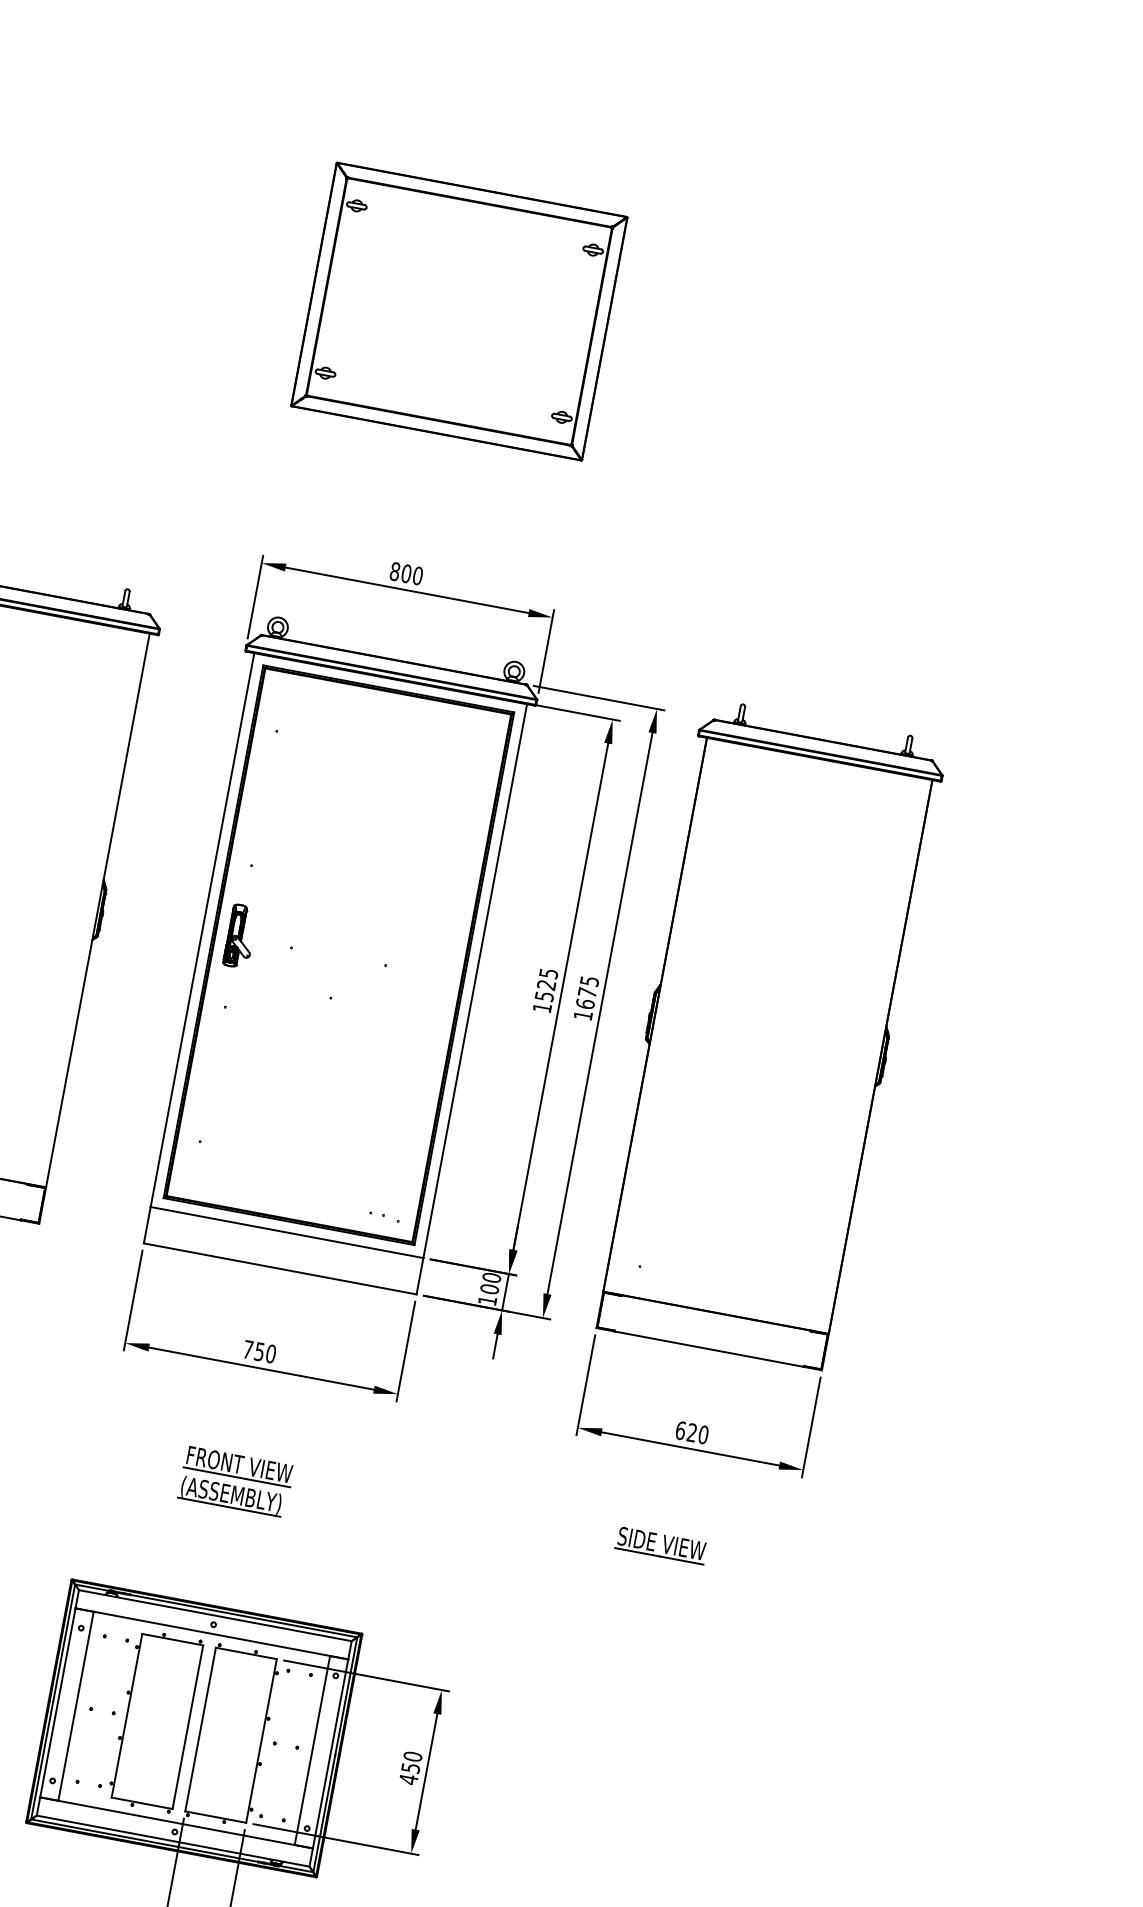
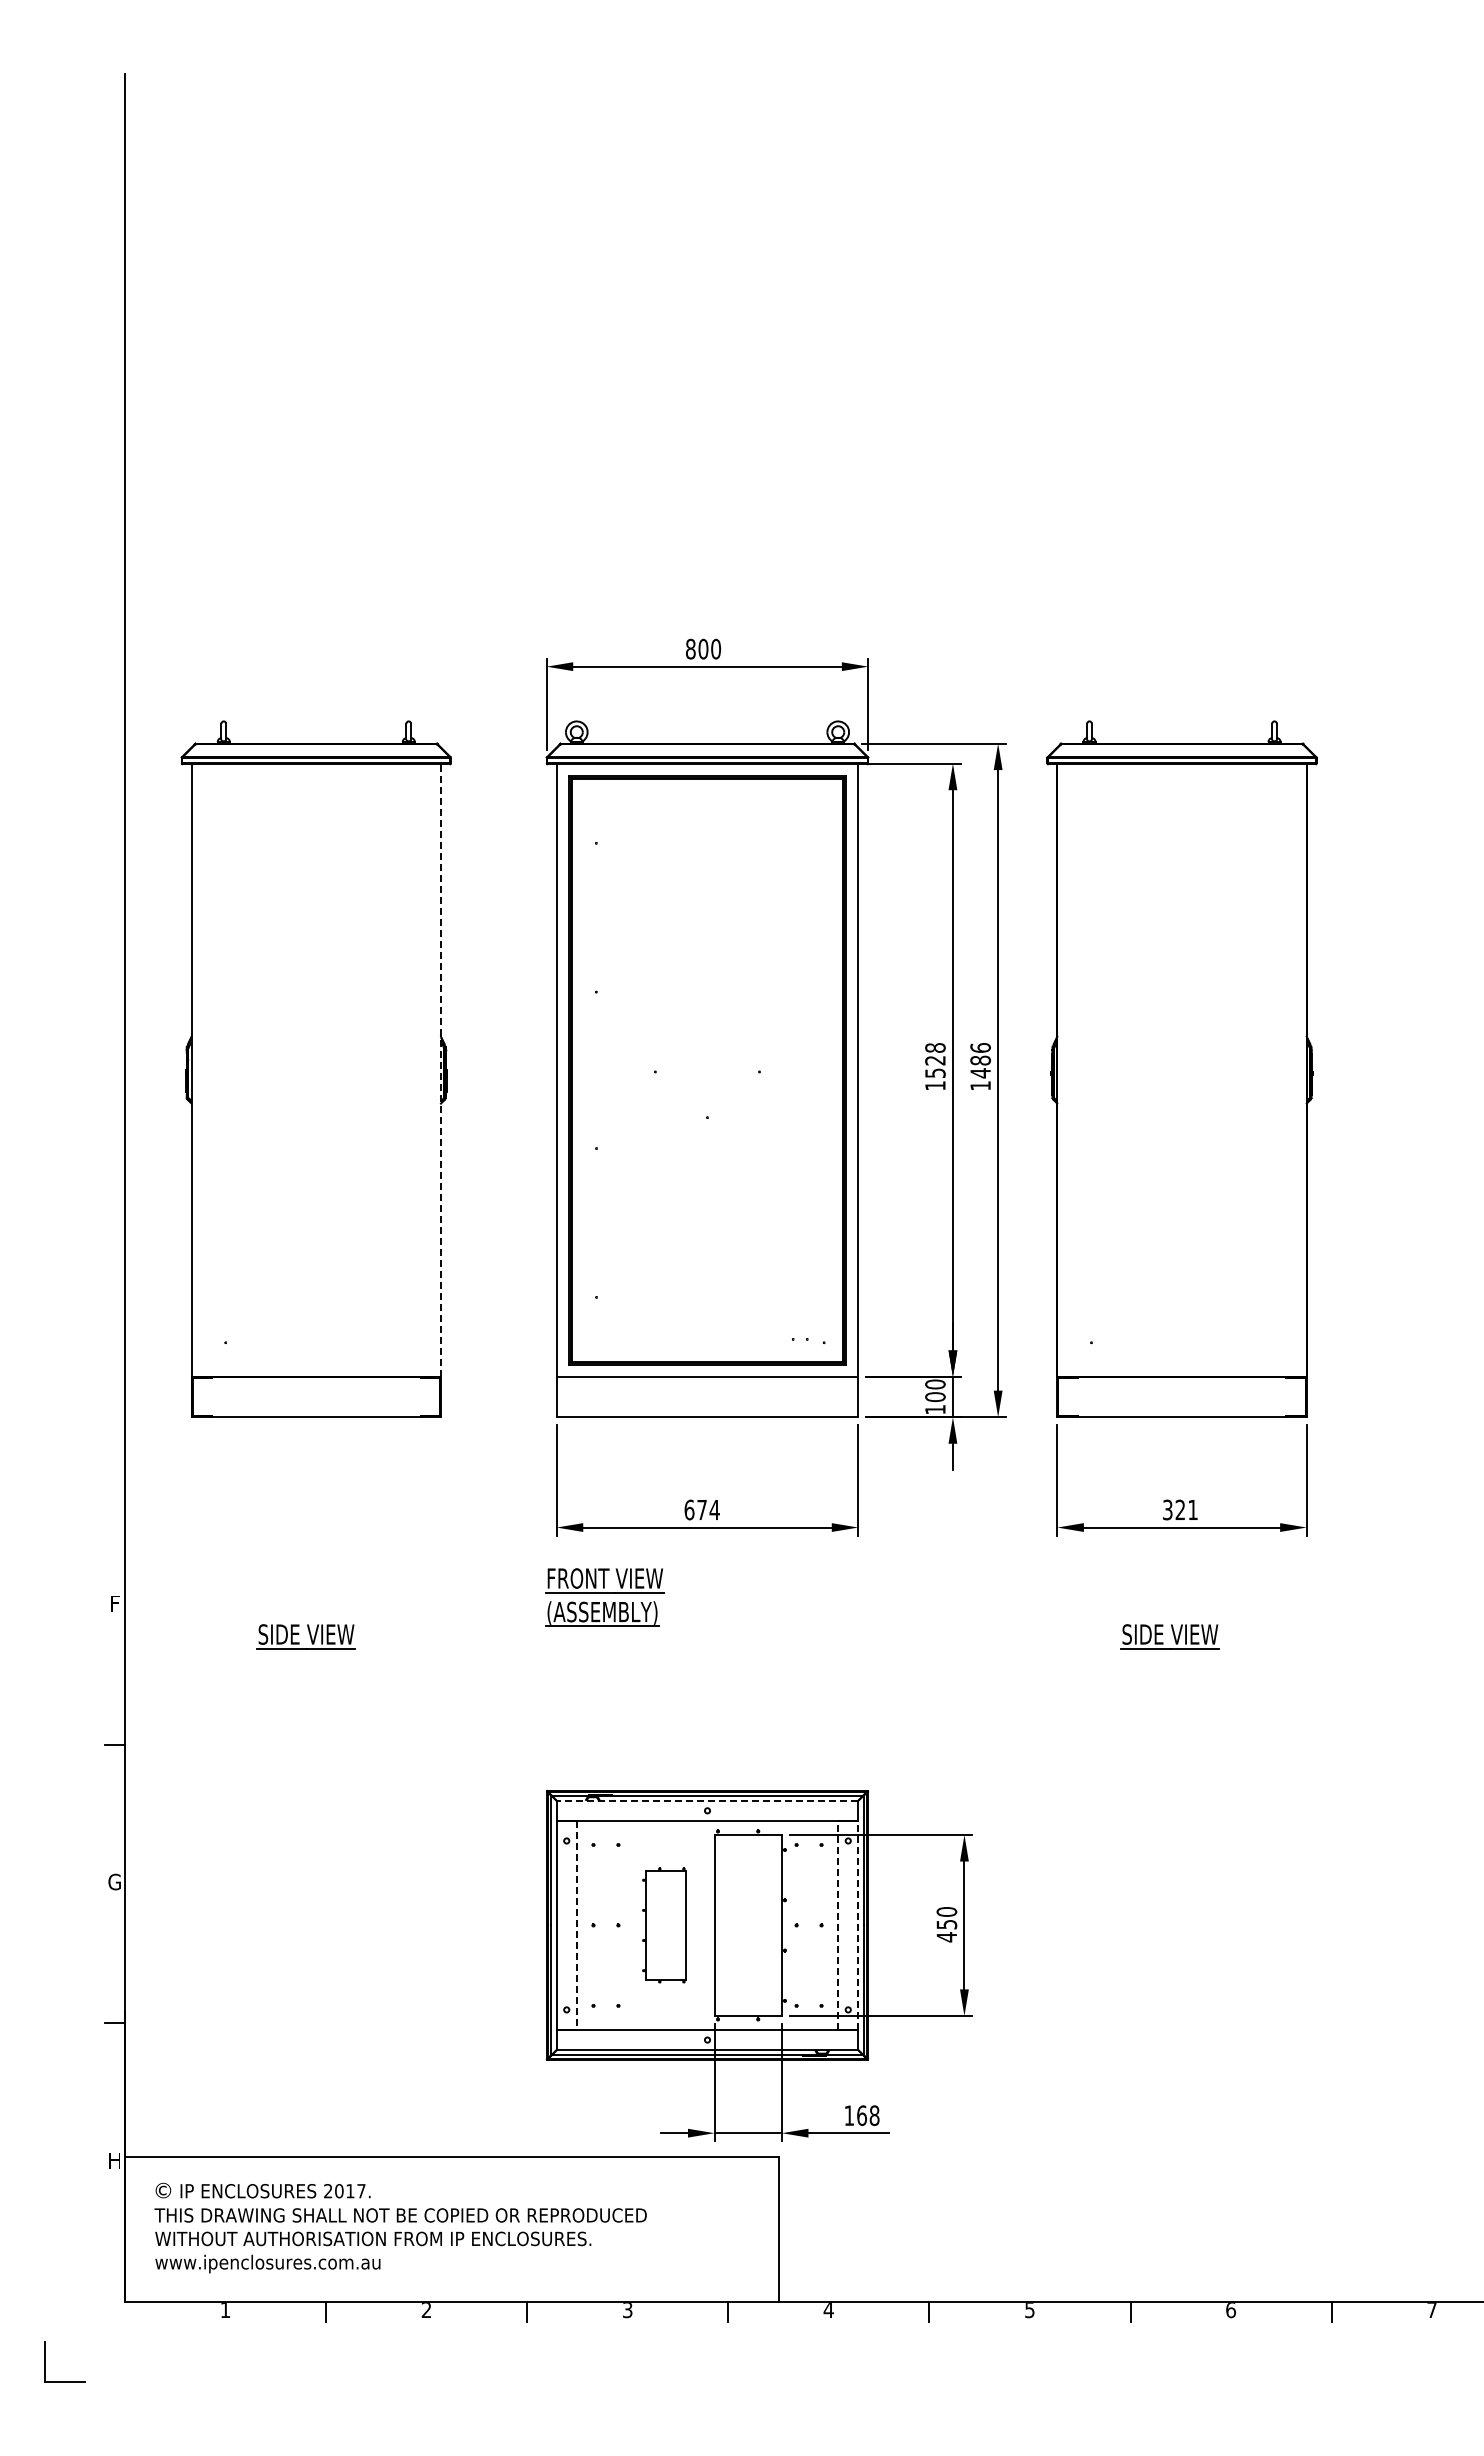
part: (459, 311) -> (707, 358), removed
line: (97, 910) -> (440, 1070), solid -> dashed
part: (240, 936) -> (598, 1069), removed
text: (548, 973) -> (935, 1047), 1525 -> 1528
text: (587, 992) -> (980, 1060), 1675 -> 1486
text: (259, 1351) -> (701, 1509), 750 -> 674
text: (692, 1432) -> (1180, 1509), 620 -> 321
part: (235, 1481) -> (604, 1597), moved
line: (215, 1615) -> (707, 1800), solid -> dashed
line: (75, 1706) -> (576, 1925), solid -> dashed
part: (155, 1721) -> (664, 1925), size x0.6
line: (312, 1749) -> (838, 1924), solid -> dashed
line: (330, 1753) -> (858, 1924), solid -> dashed

